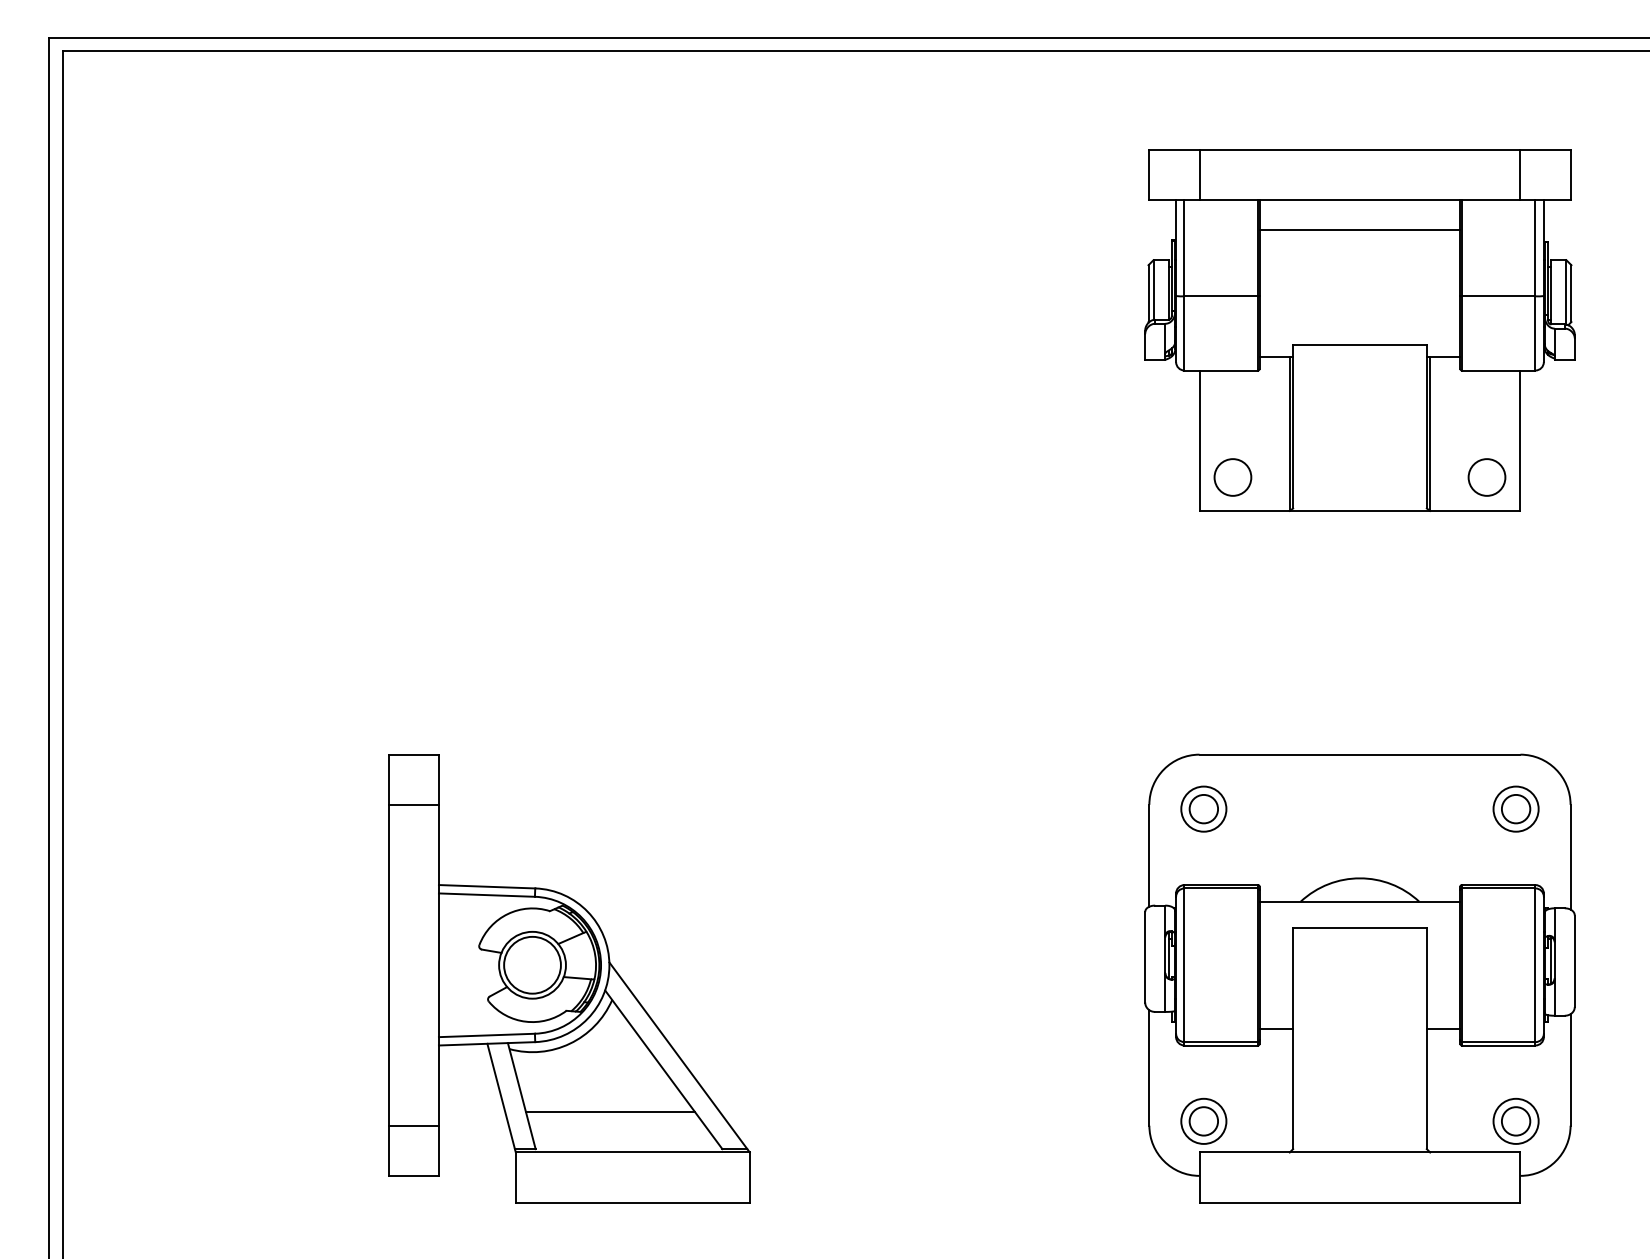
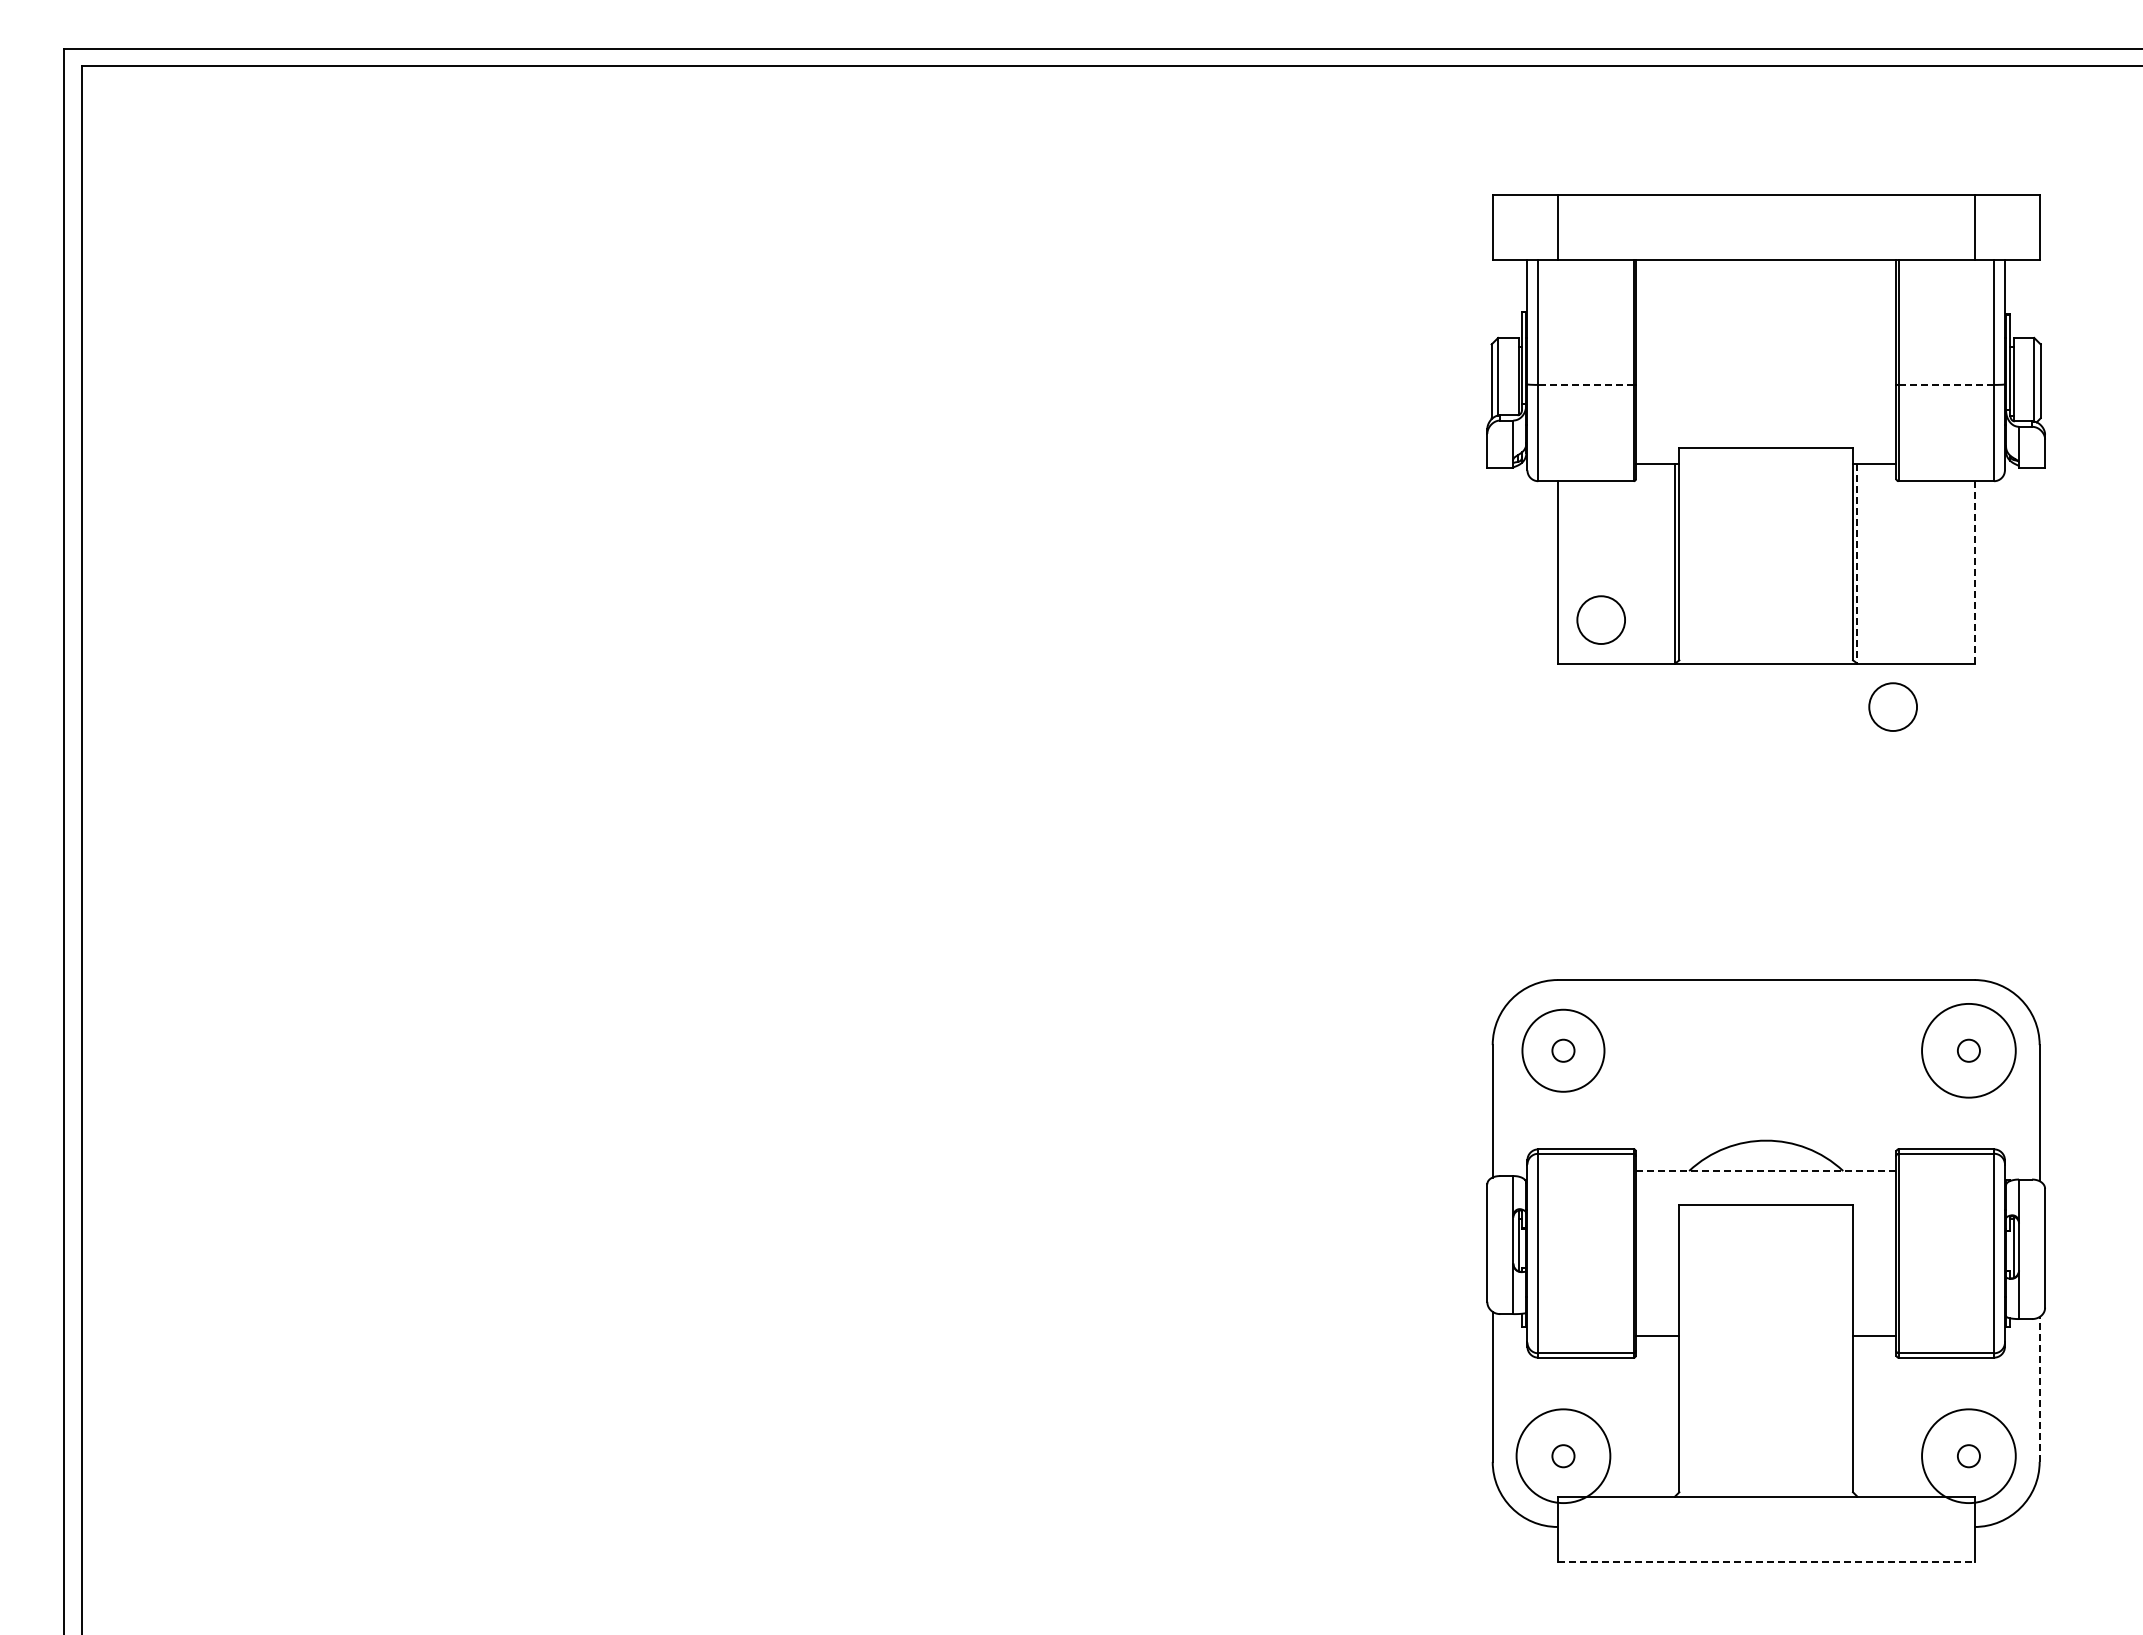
line: (1359, 229) -> (1765, 298), removed
line: (1221, 296) -> (1586, 384), solid -> dashed
line: (1498, 296) -> (1946, 384), solid -> dashed
line: (1430, 433) -> (1857, 563), solid -> dashed
line: (1520, 440) -> (1974, 571), solid -> dashed
circle: (1486, 477) -> (1892, 706), moved
circle: (1203, 808) -> (1563, 1050), size x0.6
circle: (1203, 808) -> (1563, 1050), size x1.4
circle: (1515, 808) -> (1968, 1050), size x0.6
circle: (1515, 808) -> (1968, 1050), size x1.6
line: (1359, 902) -> (1765, 1171), solid -> dashed
part: (569, 978) -> (739, 1270), removed
line: (1570, 1069) -> (2039, 1388), solid -> dashed
circle: (1203, 1120) -> (1563, 1455), size x0.6
circle: (1203, 1120) -> (1563, 1455), size x1.6
circle: (1515, 1120) -> (1968, 1455), size x0.6
circle: (1515, 1120) -> (1968, 1455), size x1.6
line: (1360, 1202) -> (1766, 1561), solid -> dashed

